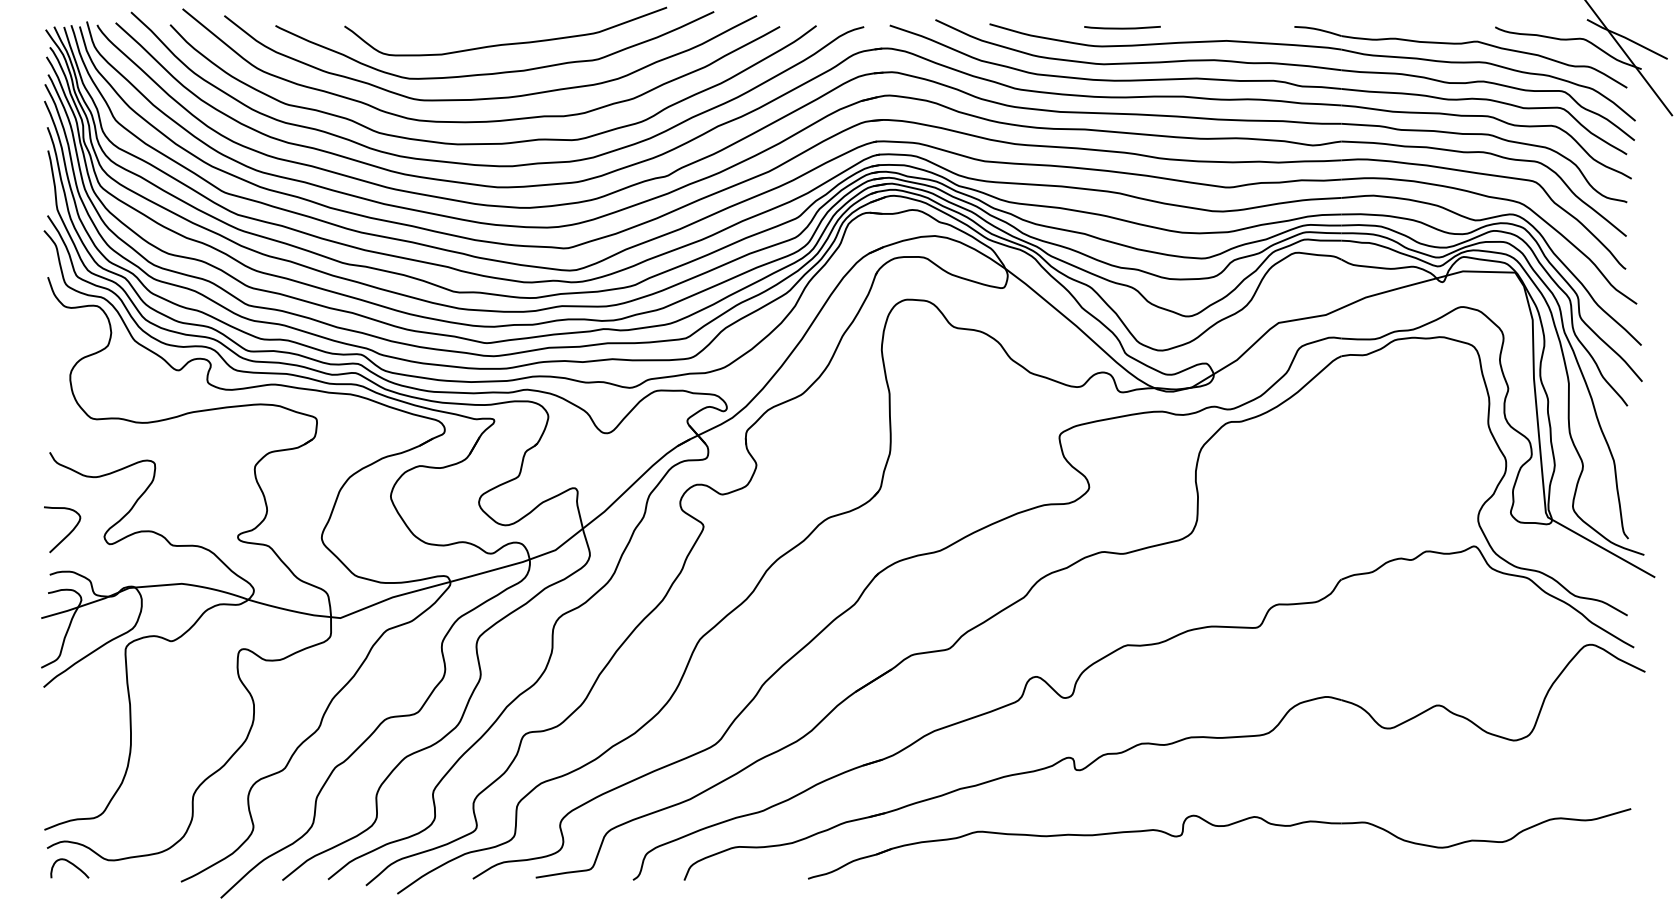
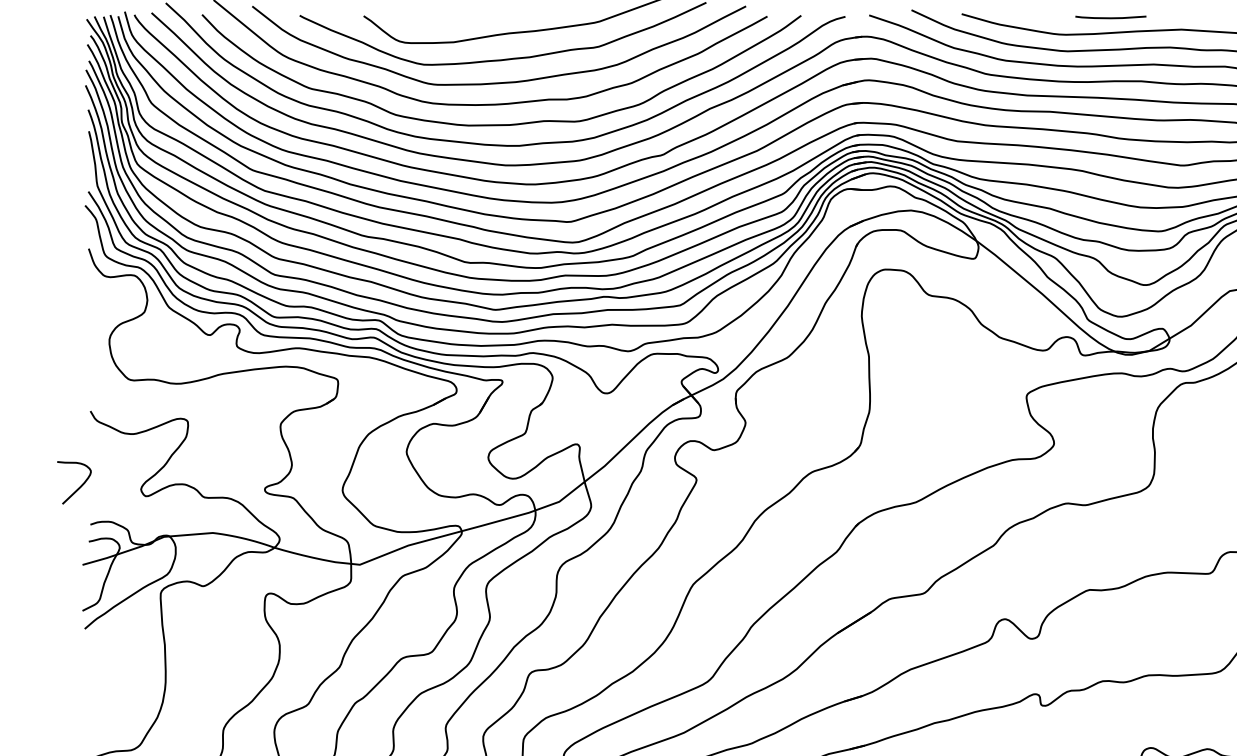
line: (1122, 27) -> (1110, 17), moved
curve: (67, 534) -> (79, 487), moved

